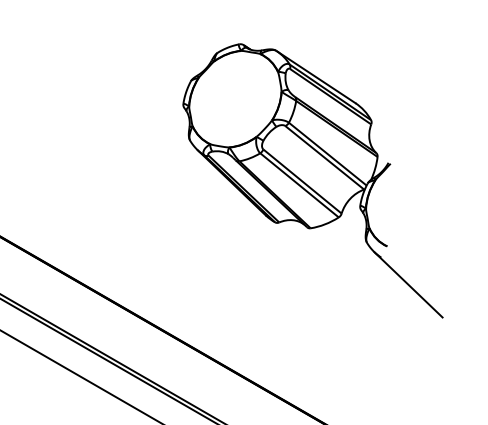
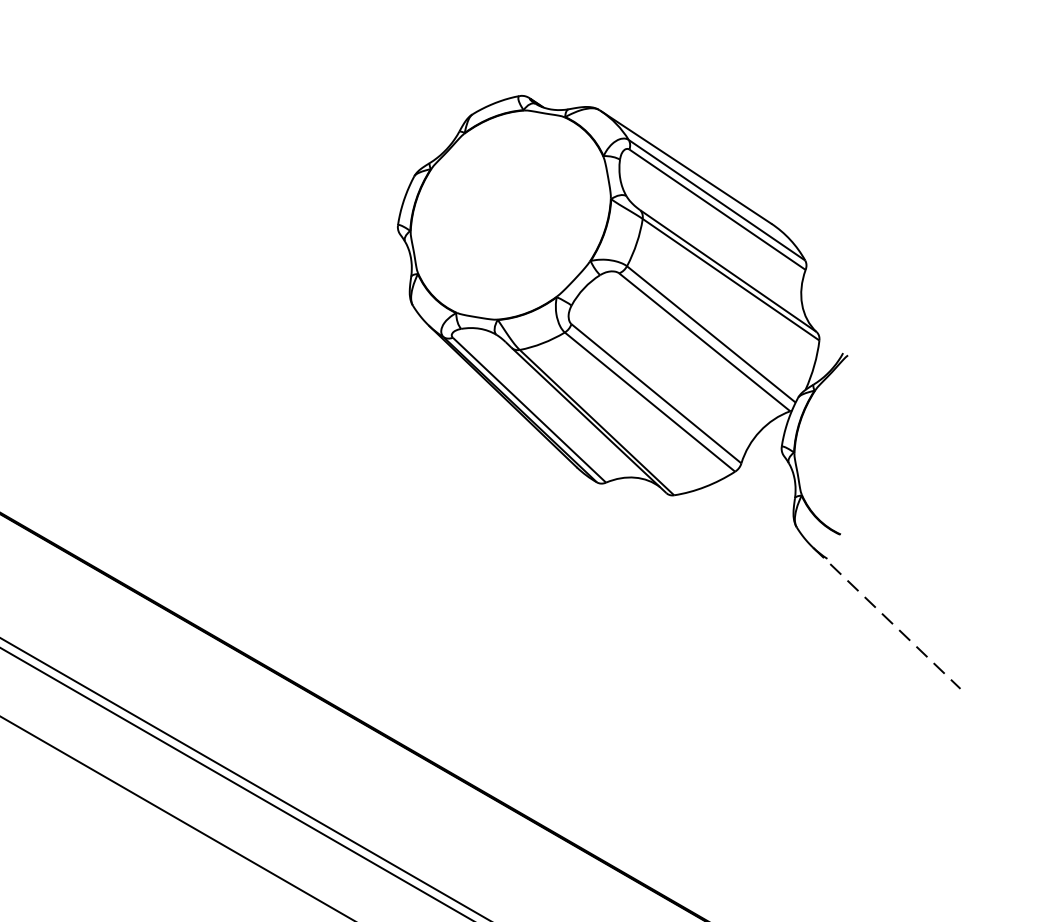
line: (408, 285) -> (886, 619), solid -> dashed

